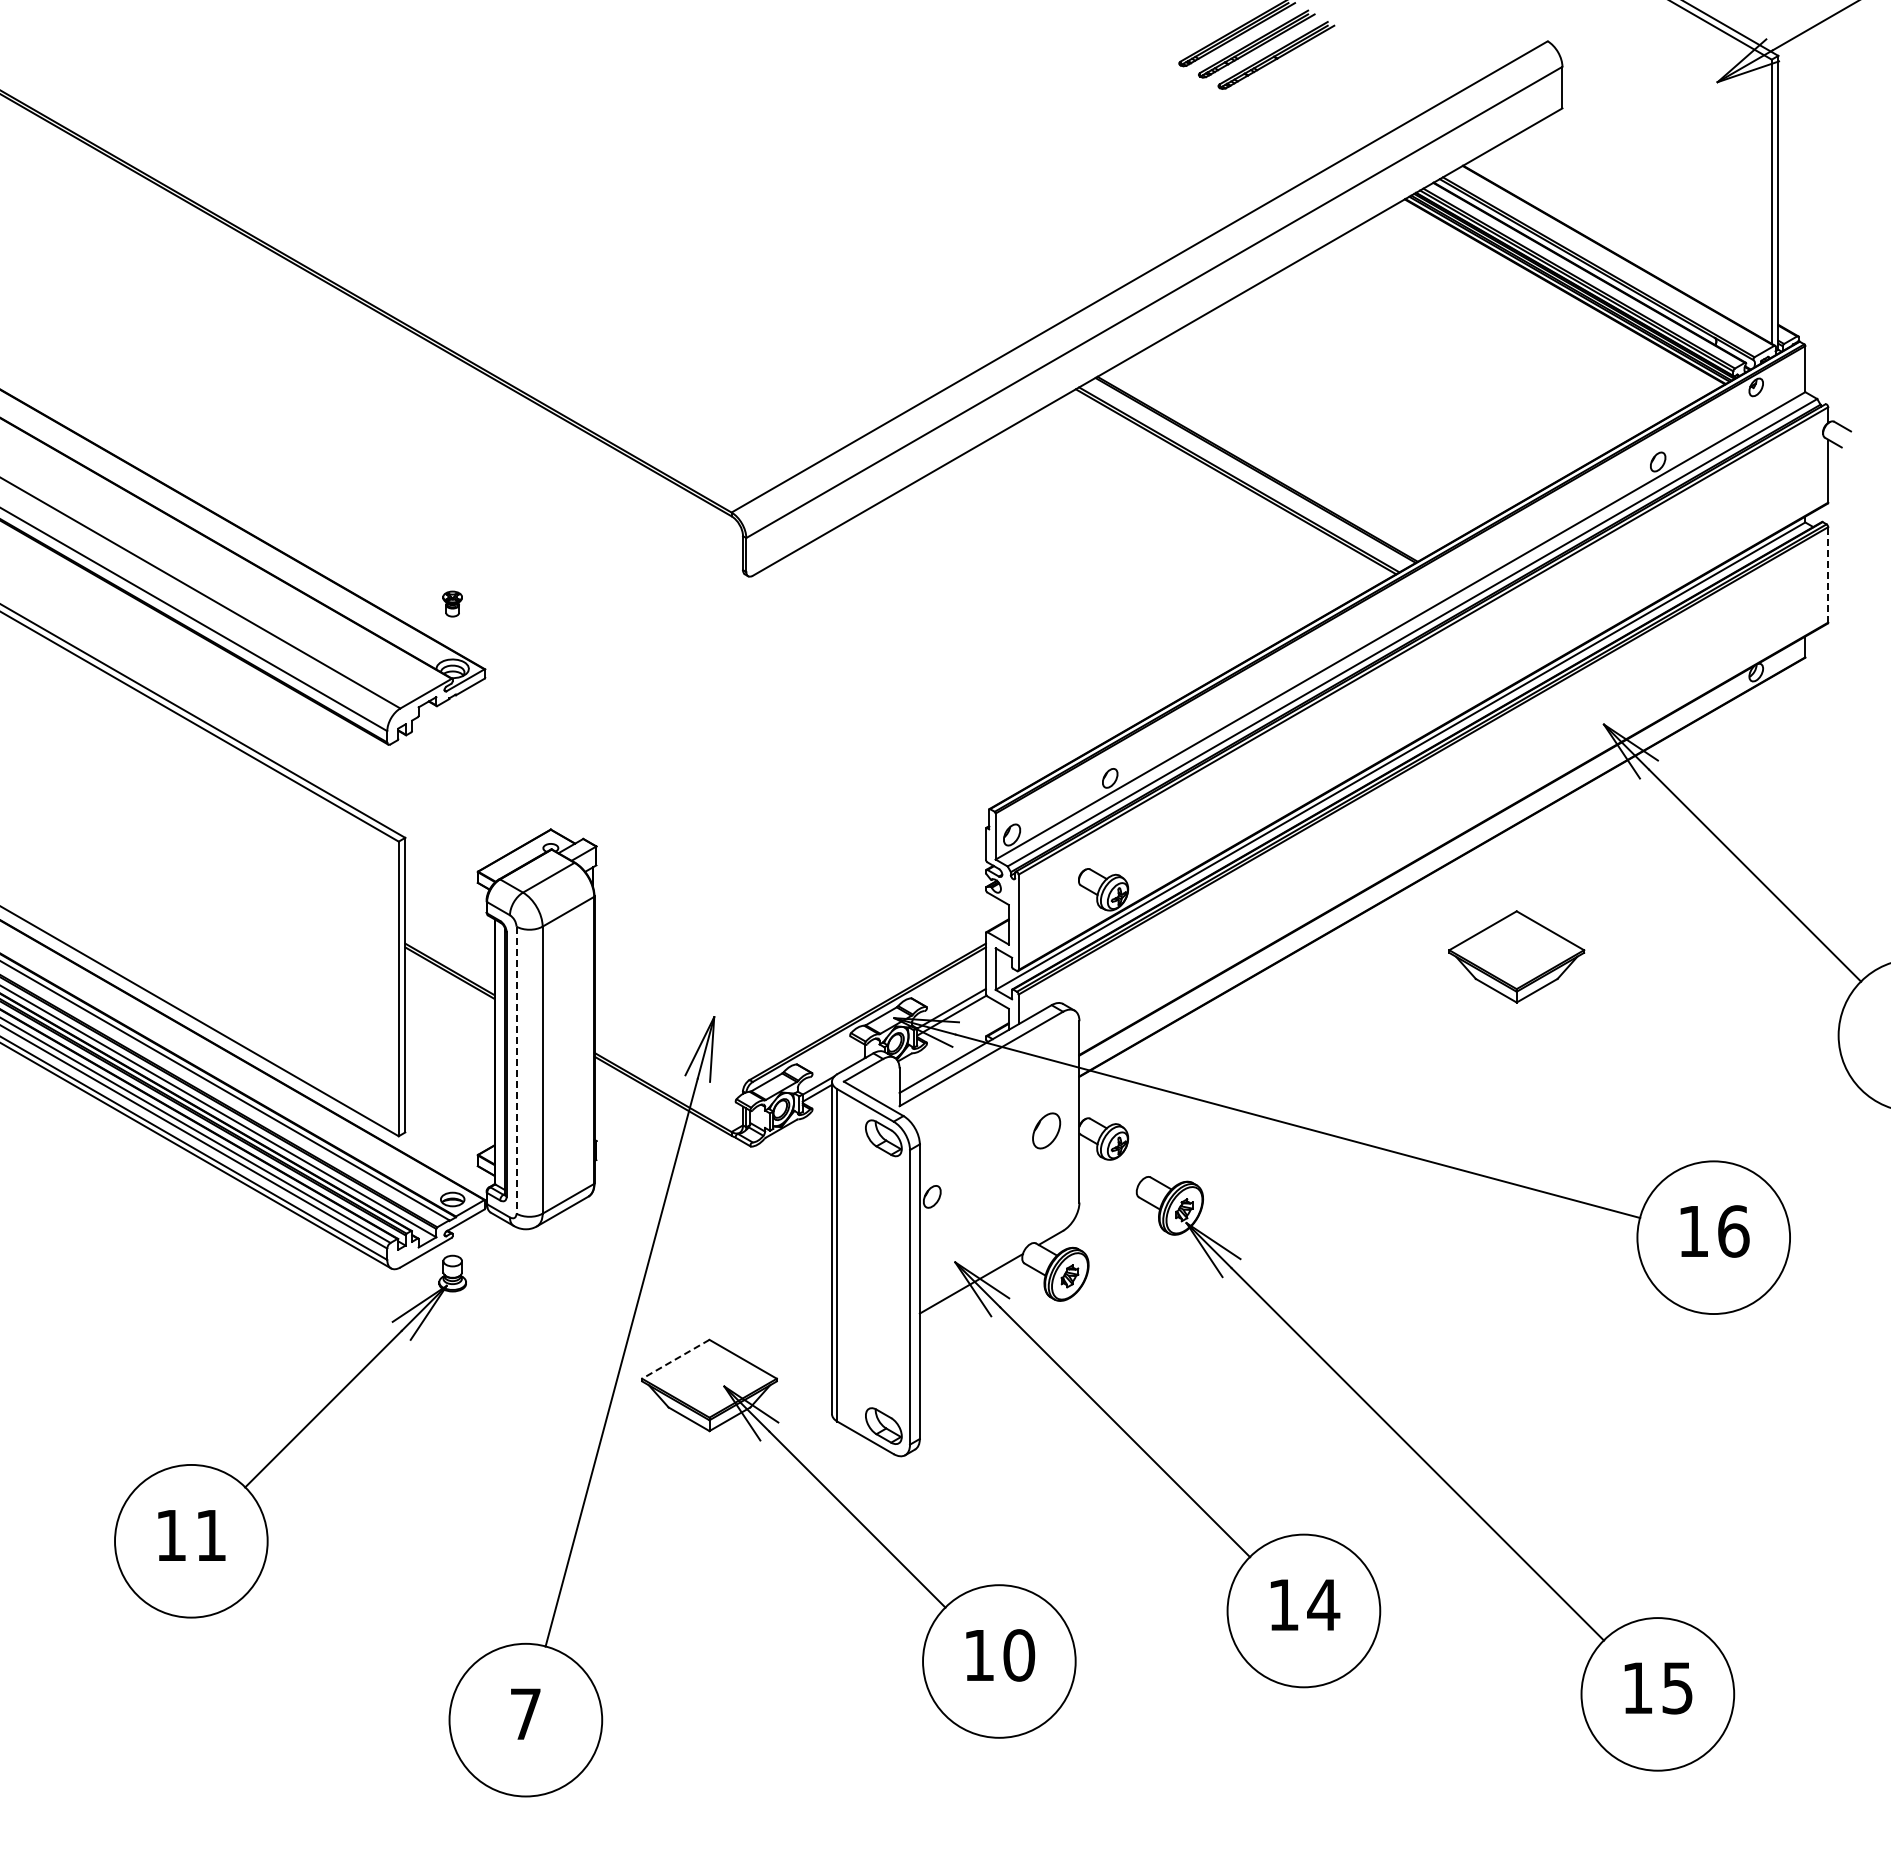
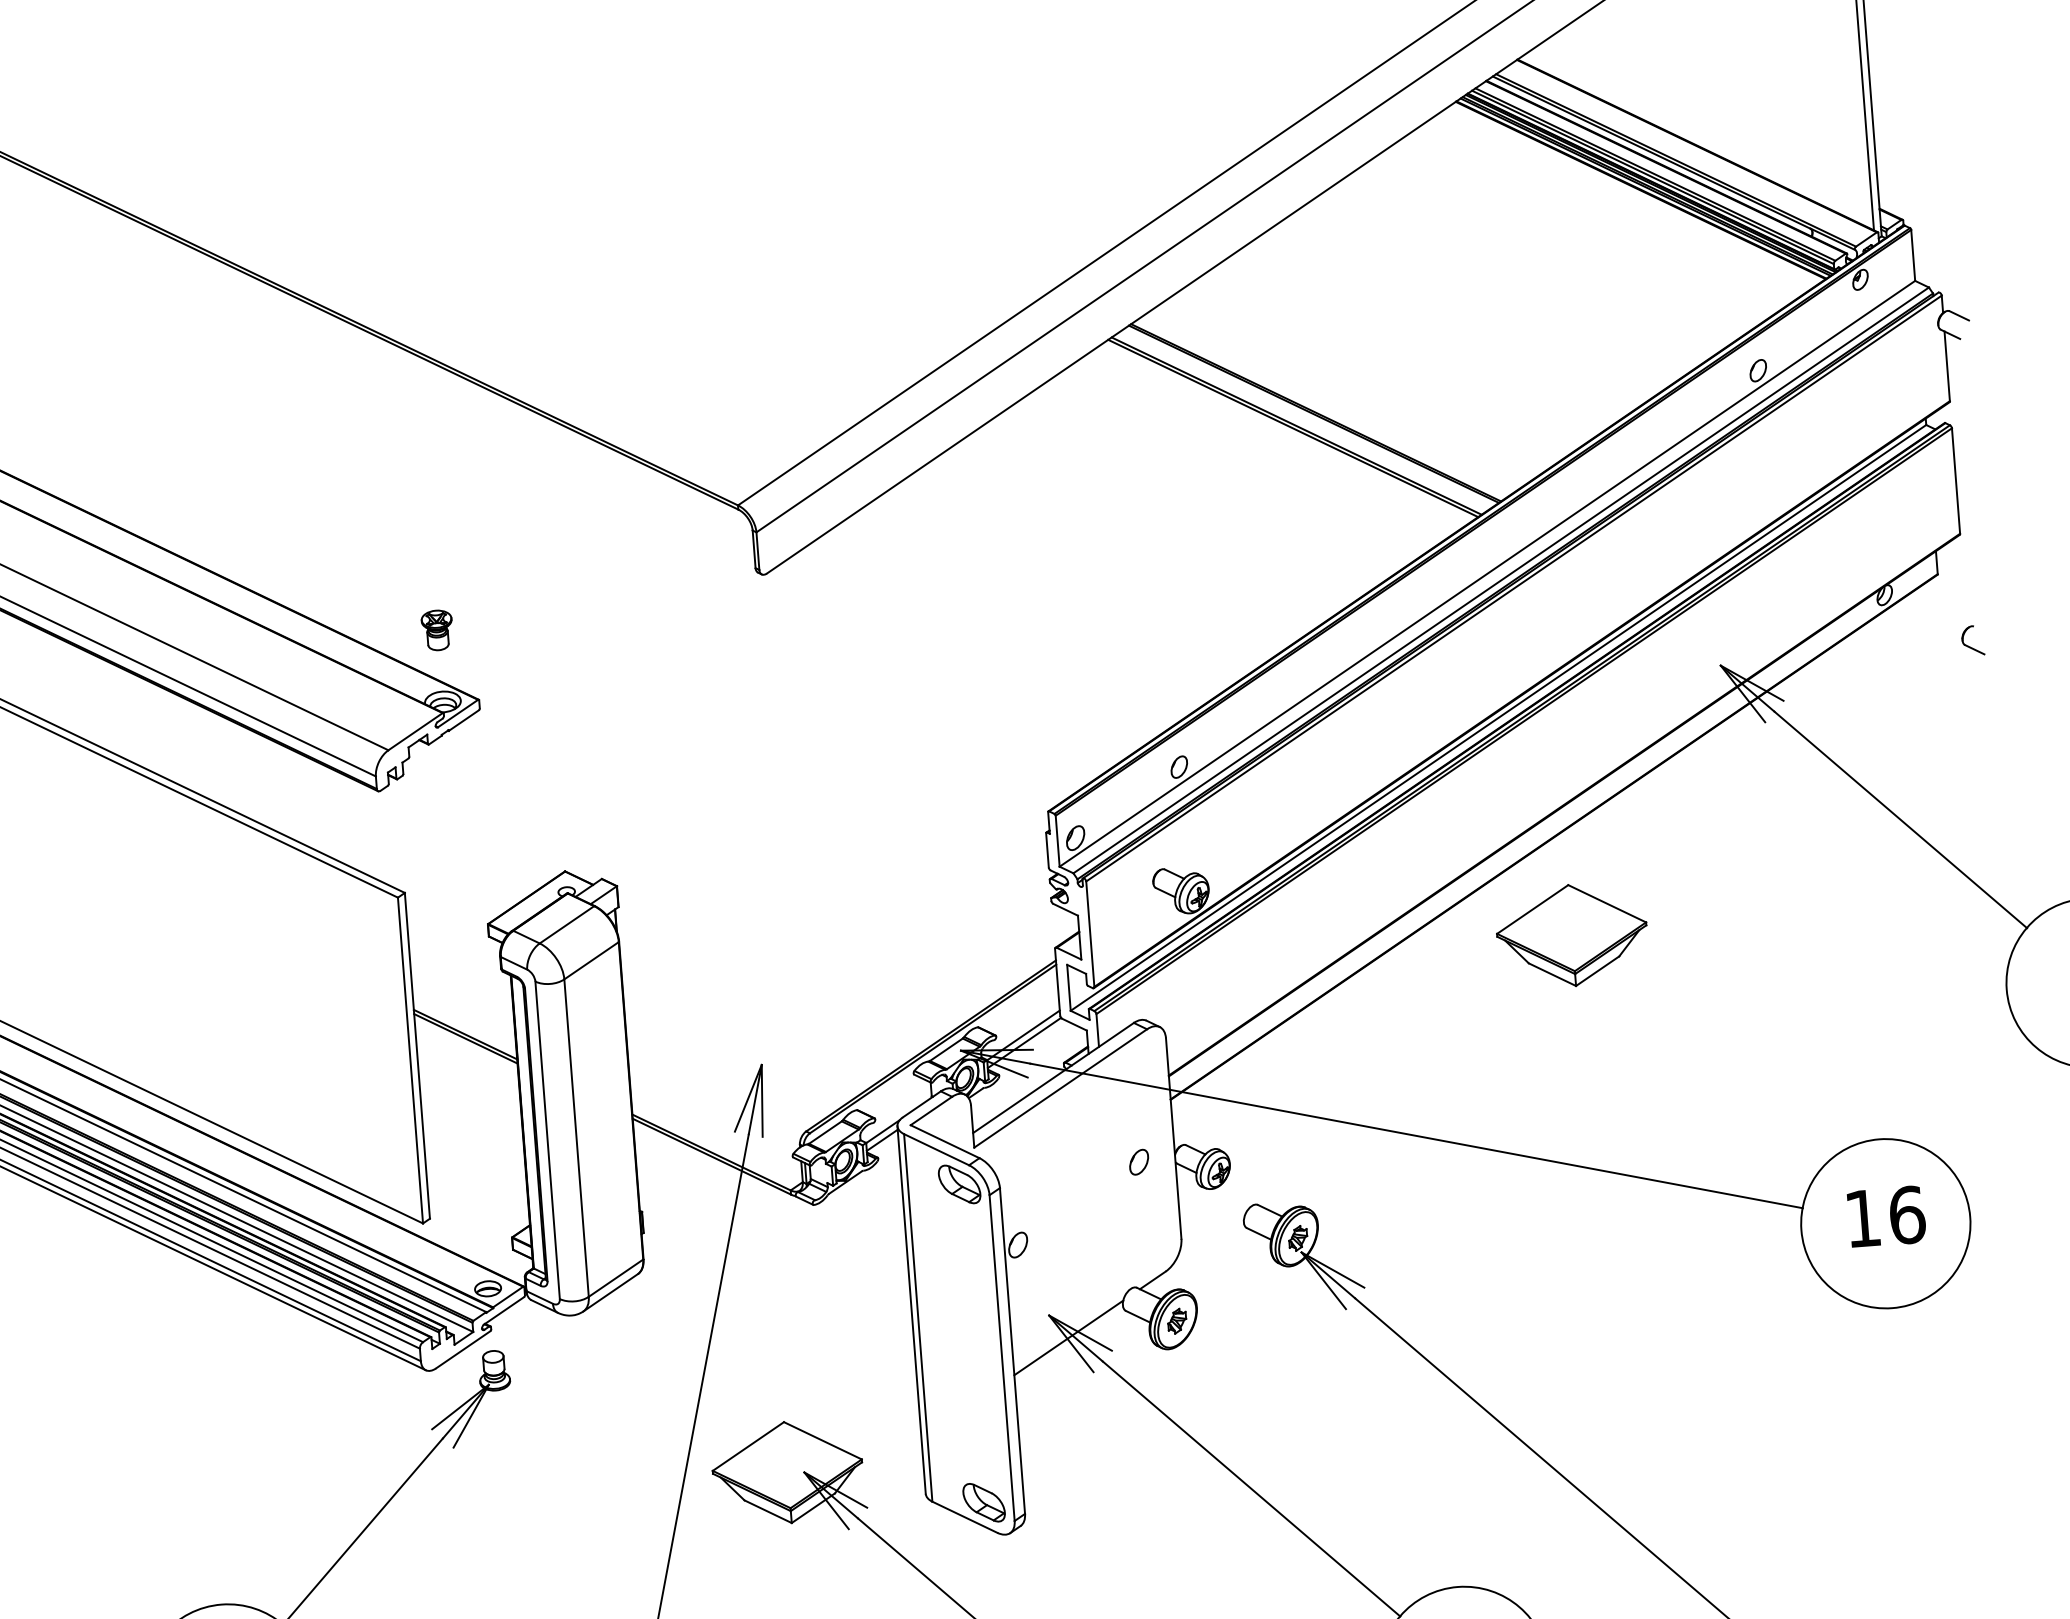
line: (1828, 574) -> (1956, 480), dashed -> solid
part: (452, 603) -> (437, 629), size x1.43
part: (1832, 719) -> (1973, 640), added
part: (1516, 956) -> (1571, 935), moved
line: (516, 1070) -> (547, 1140), dashed -> solid
part: (1046, 1130) -> (1138, 1161), size x0.62
line: (675, 1359) -> (748, 1446), dashed -> solid

